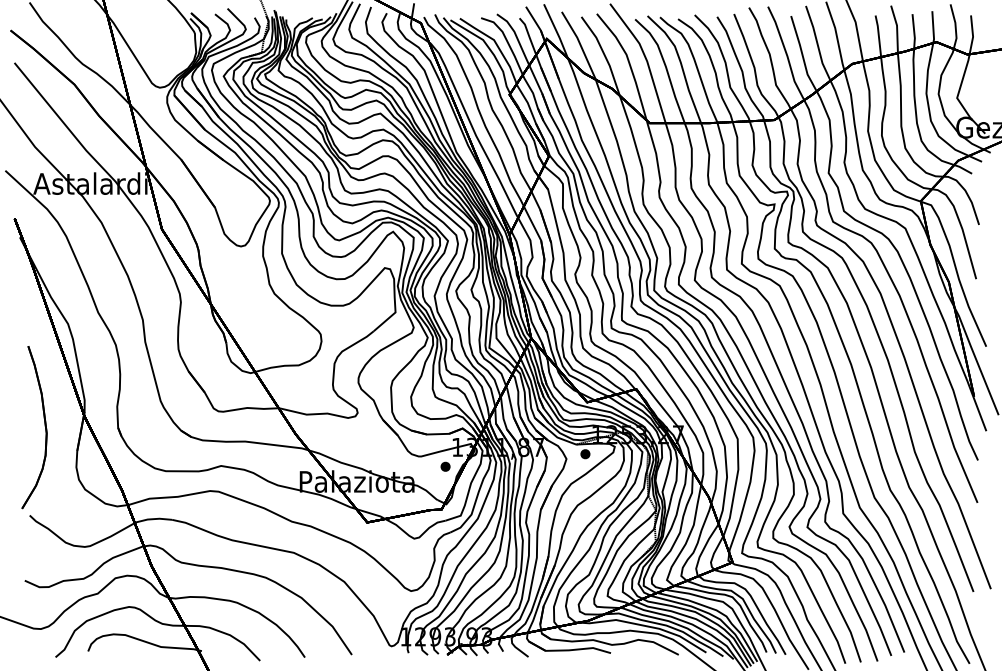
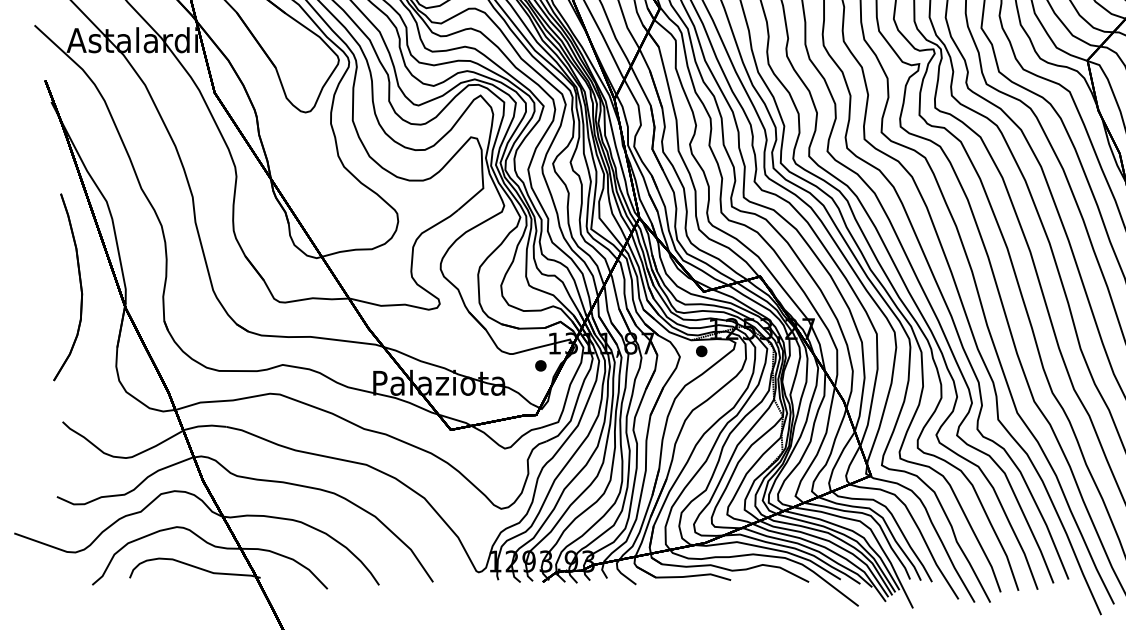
part: (44, 426) -> (79, 286), moved

